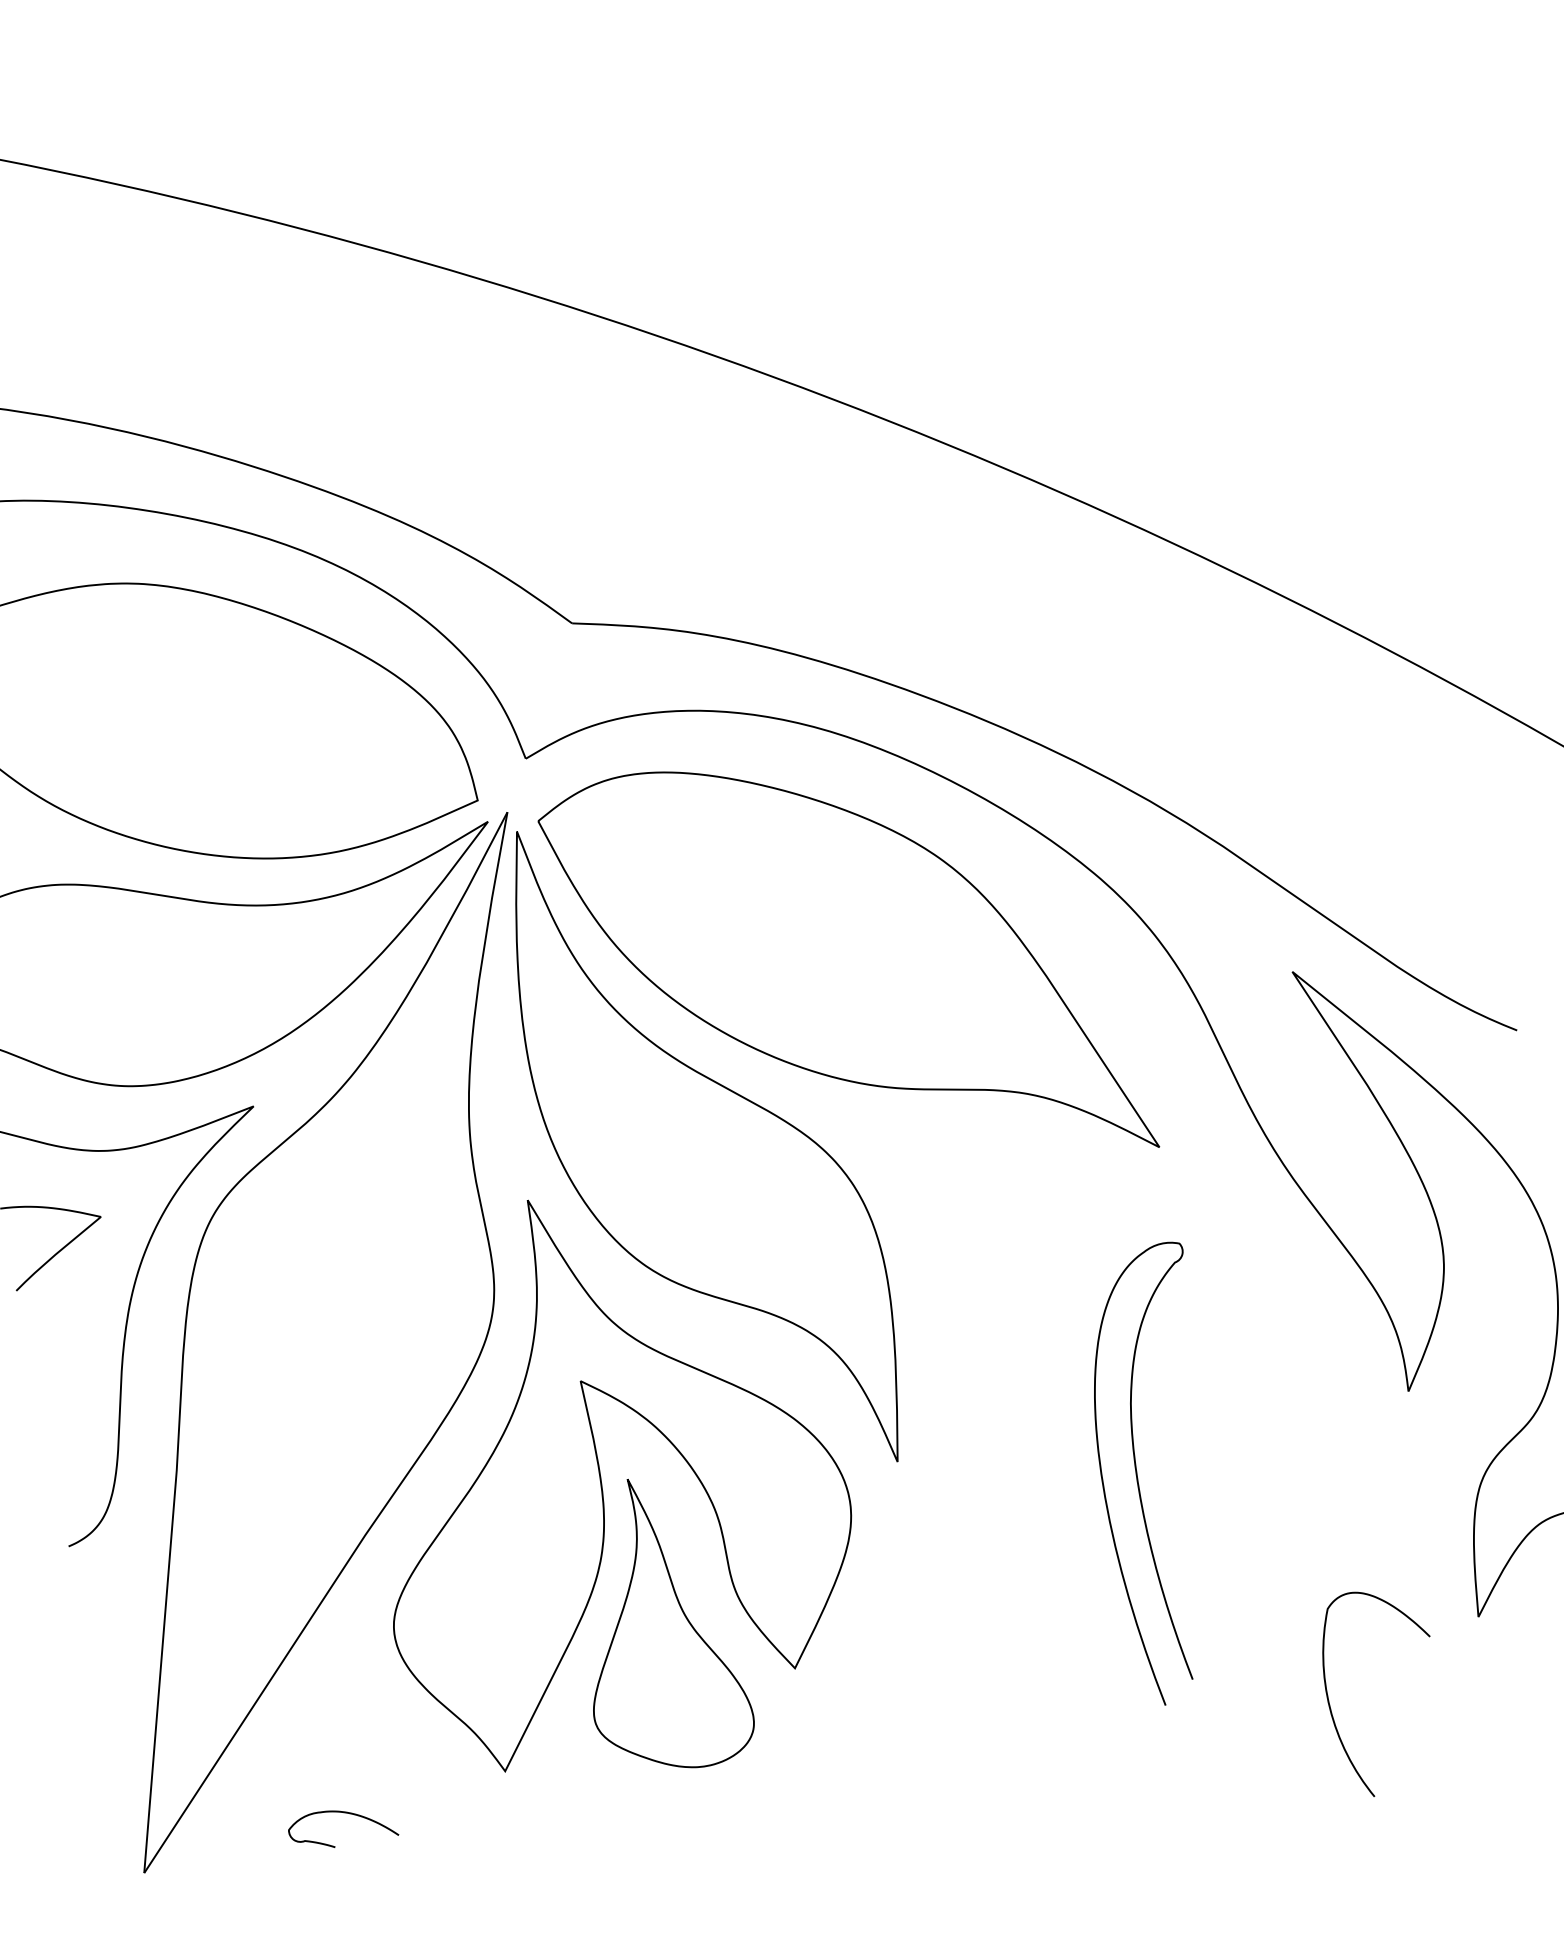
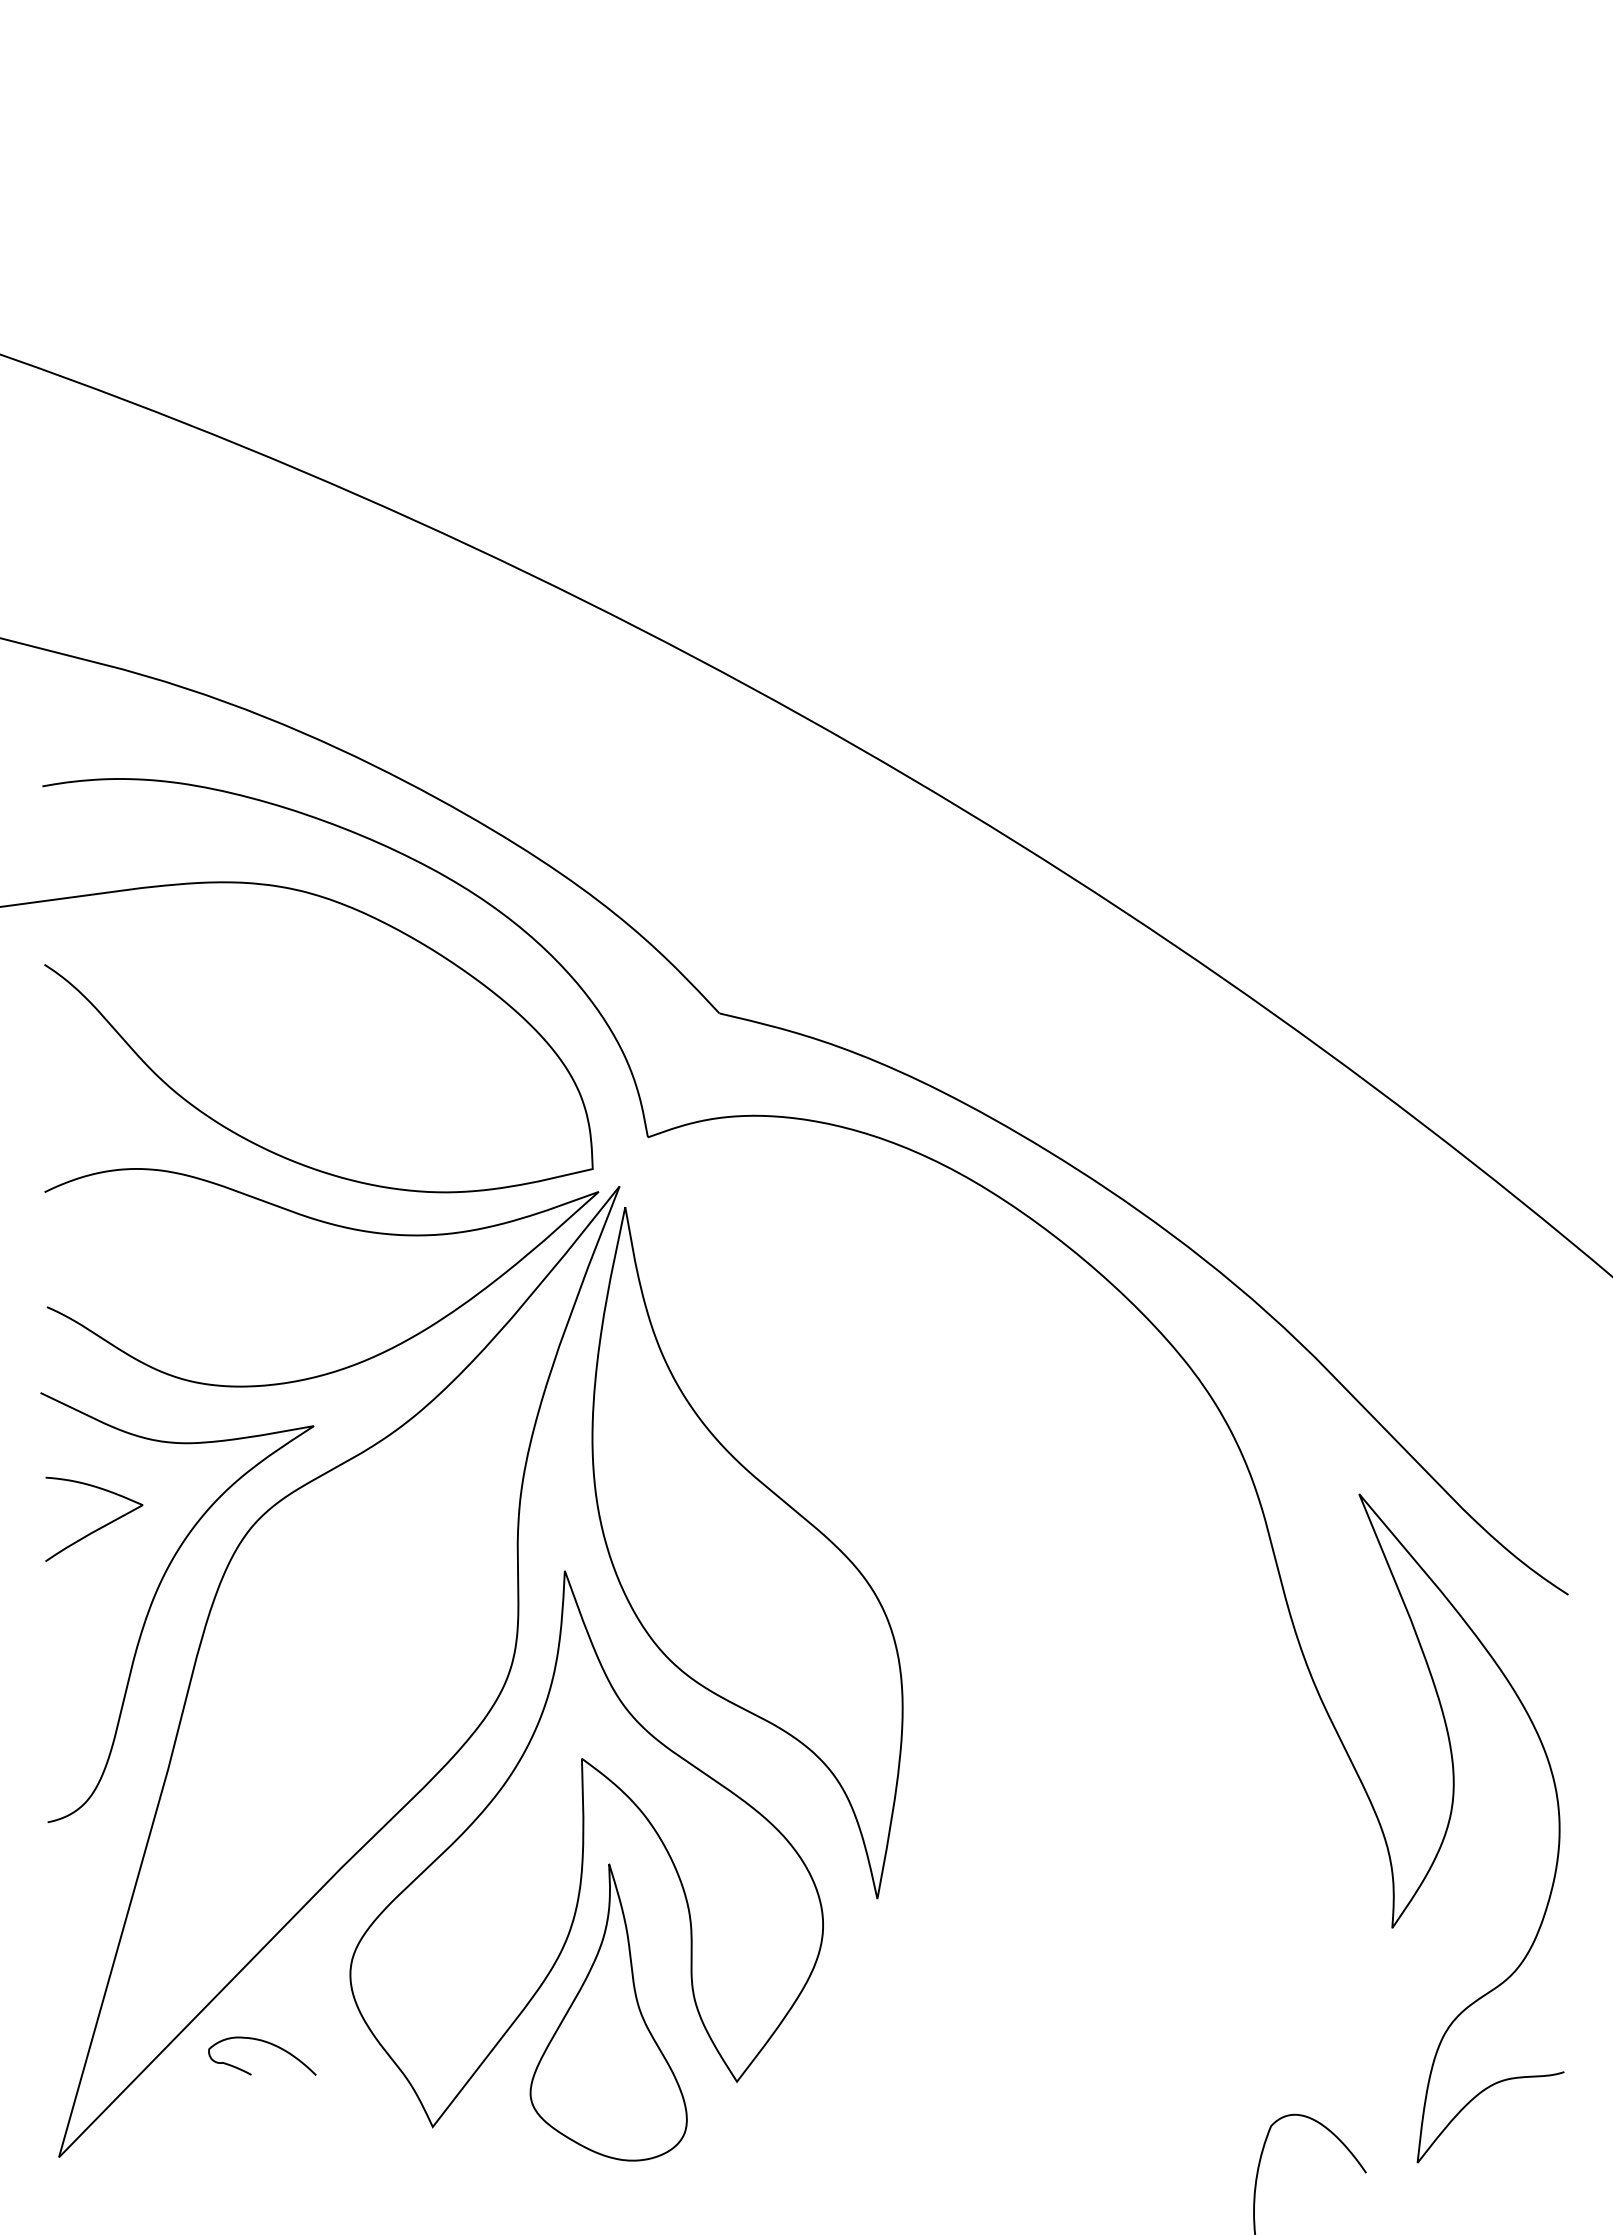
part: (846, 970) -> (921, 1406), removed
curve: (1138, 1478) -> (1110, 1961), removed
curve: (345, 1813) -> (267, 2043), moved

